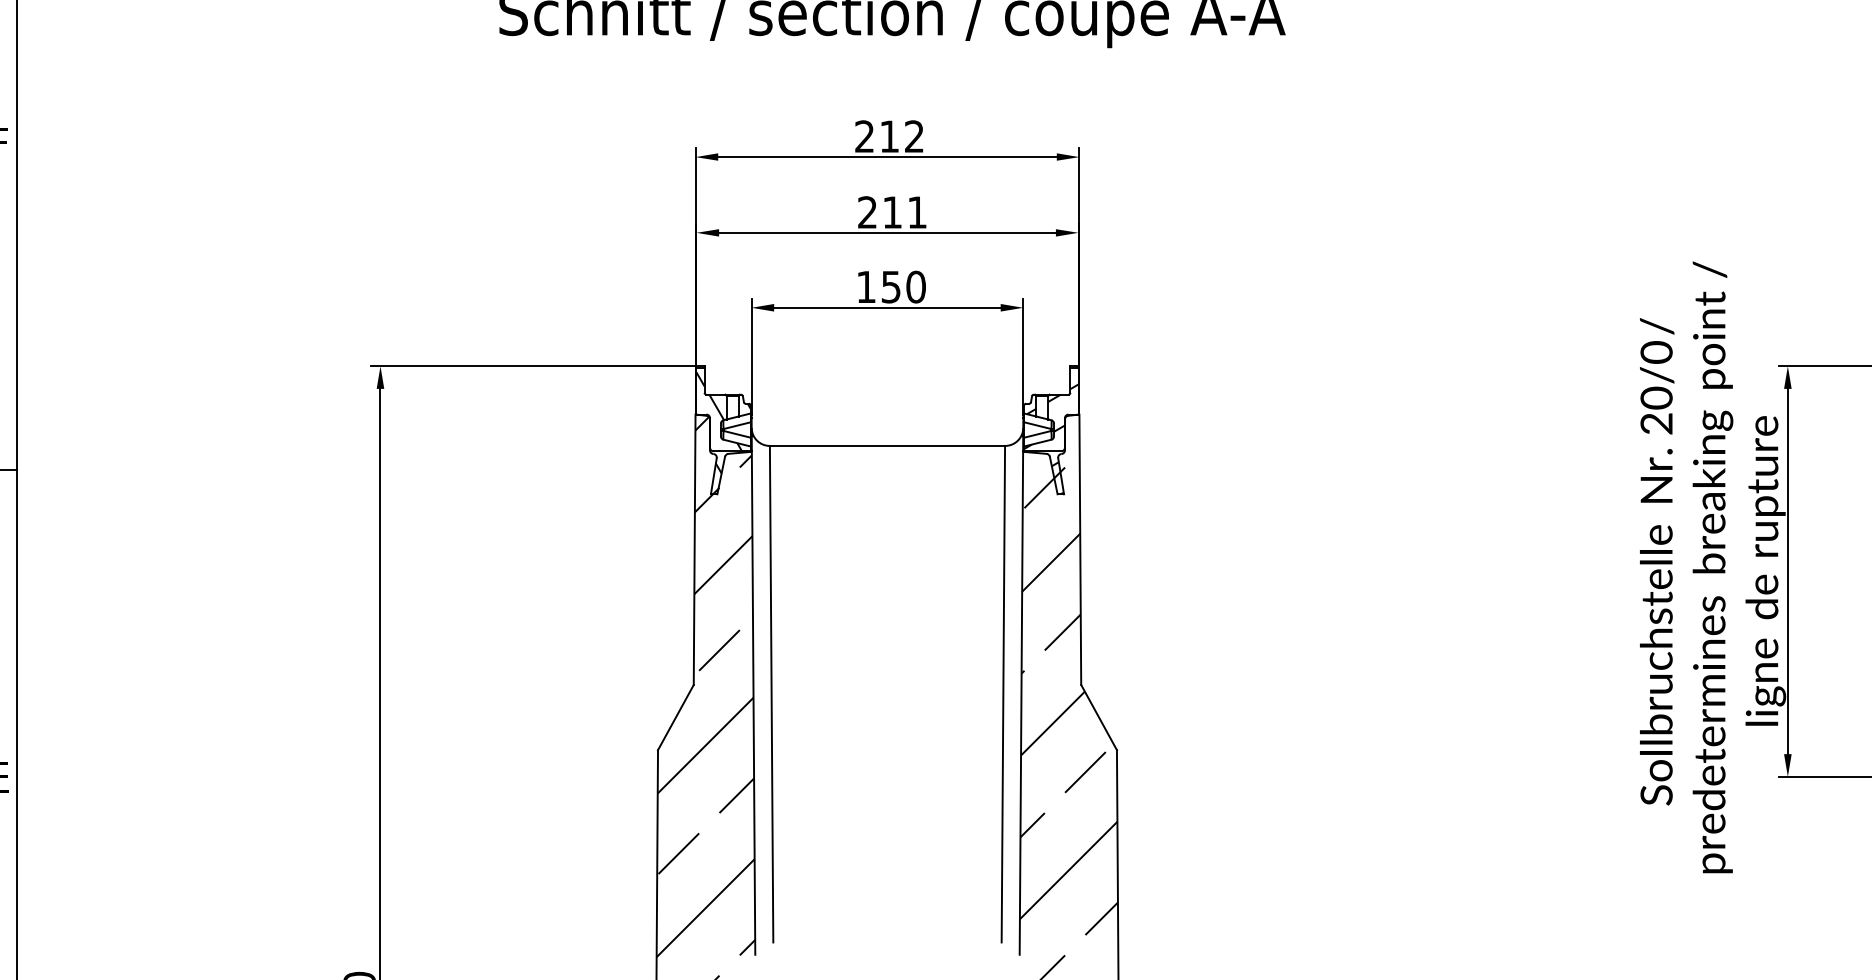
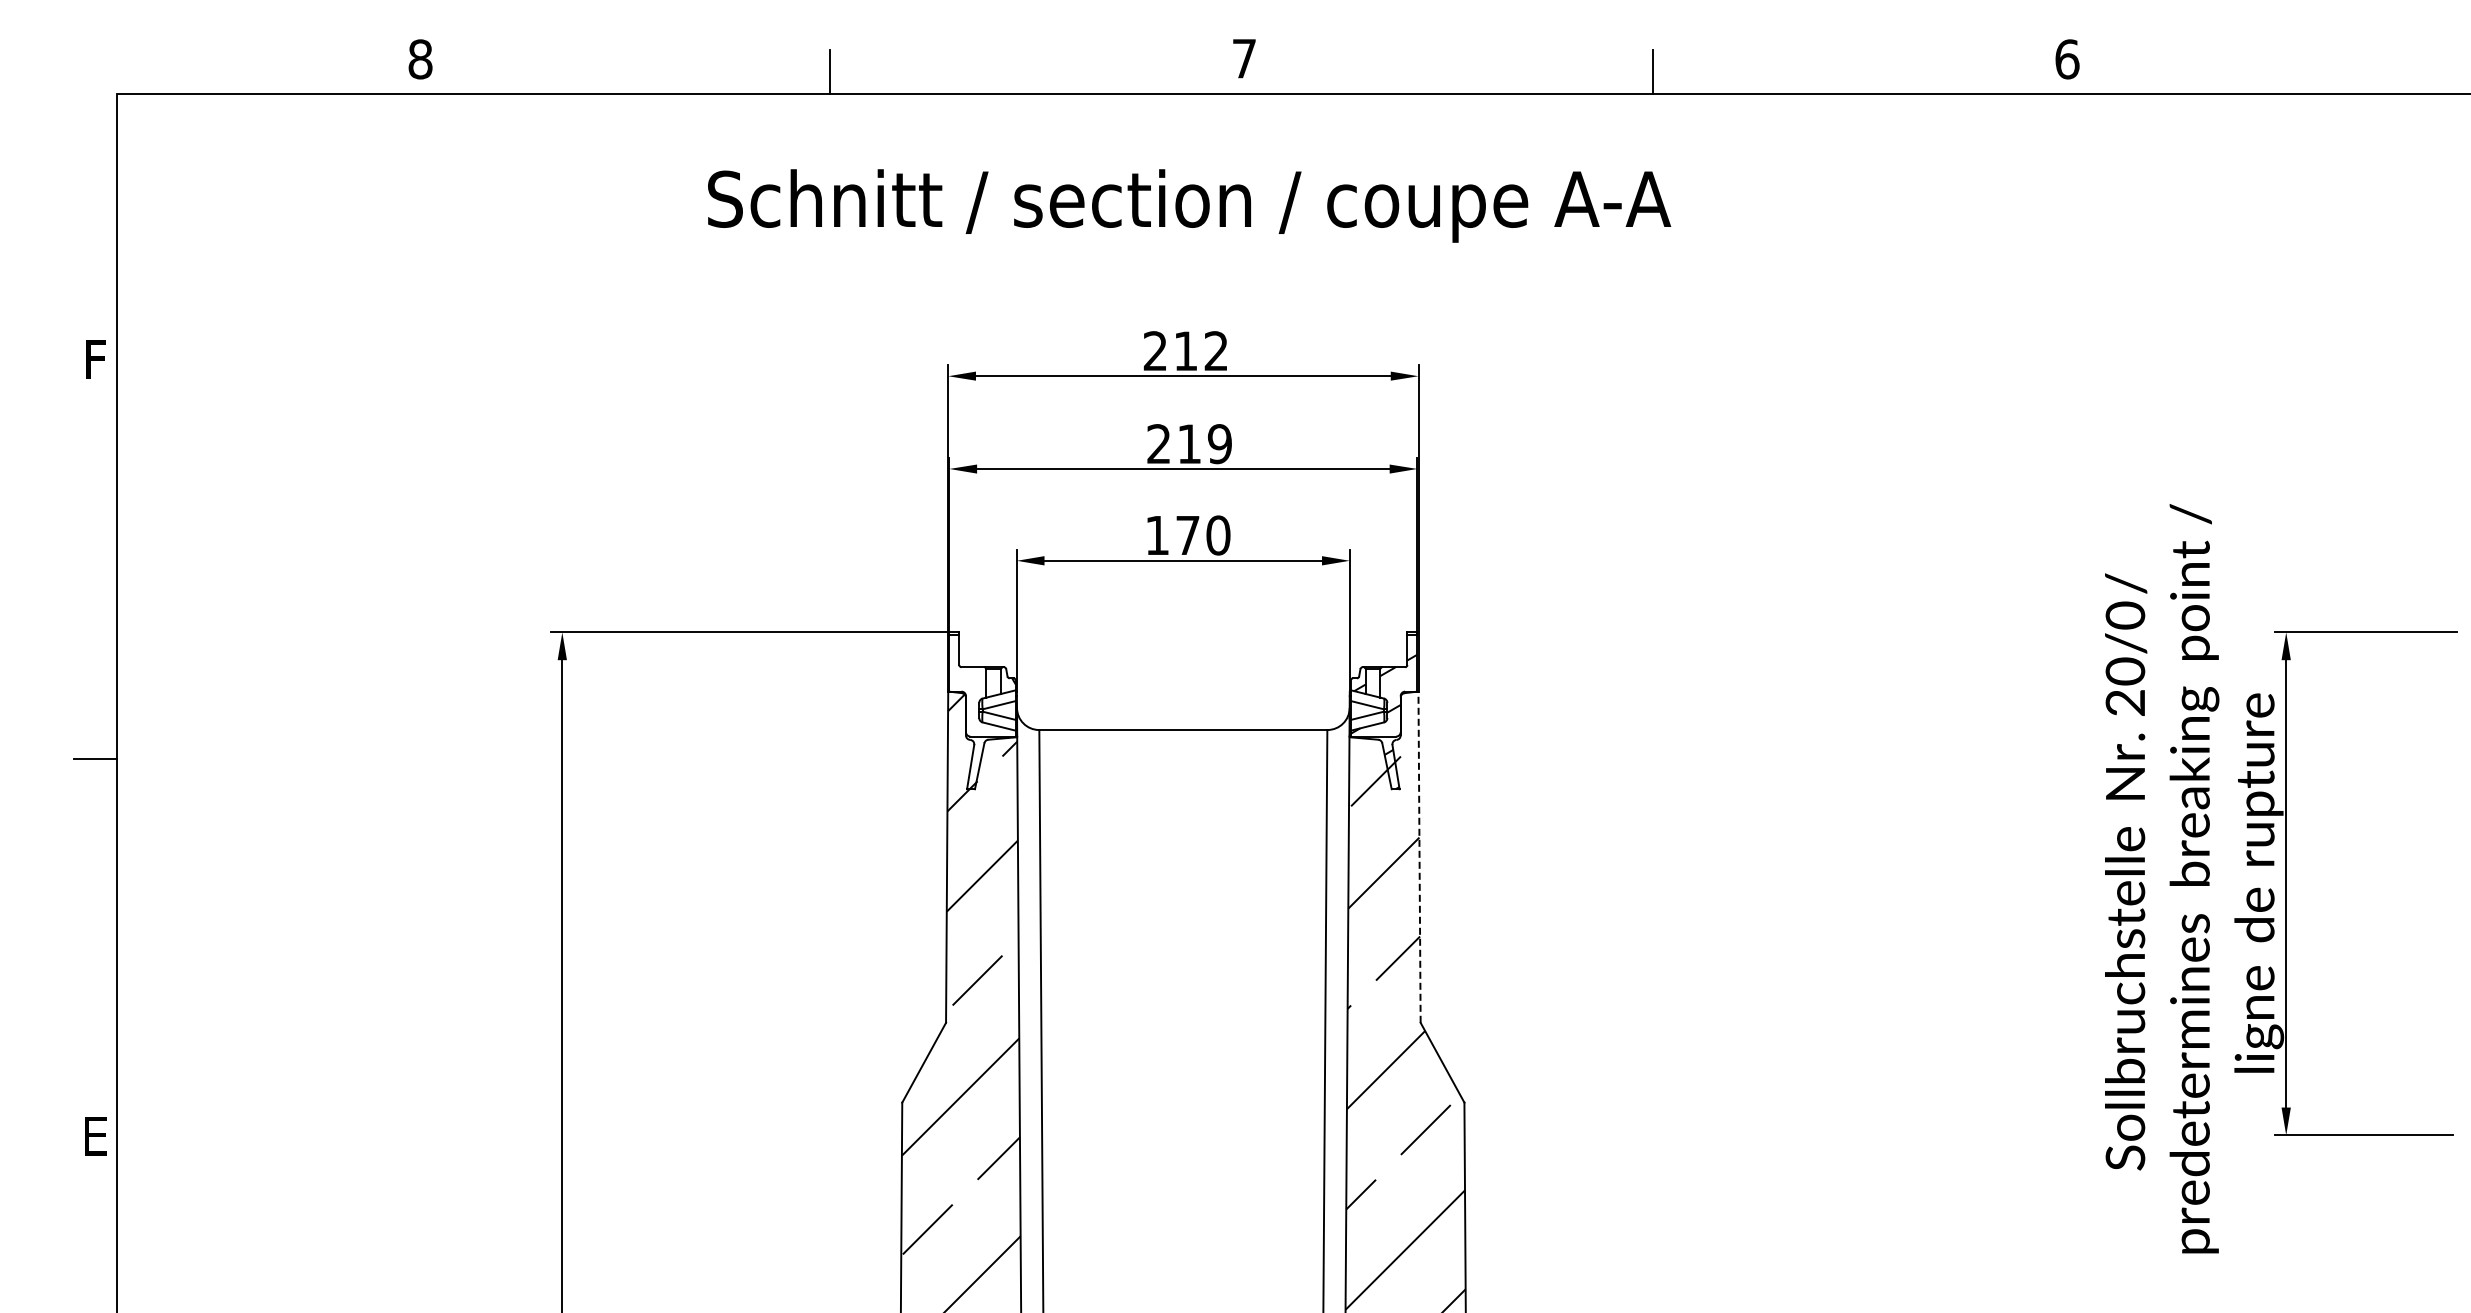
text: (917, 212) -> (1219, 444), 211 -> 219
text: (890, 287) -> (1187, 535), 150 -> 170
hatch: (719, 422) -> (977, 701), removed
line: (1080, 550) -> (1419, 857), solid -> dashed

